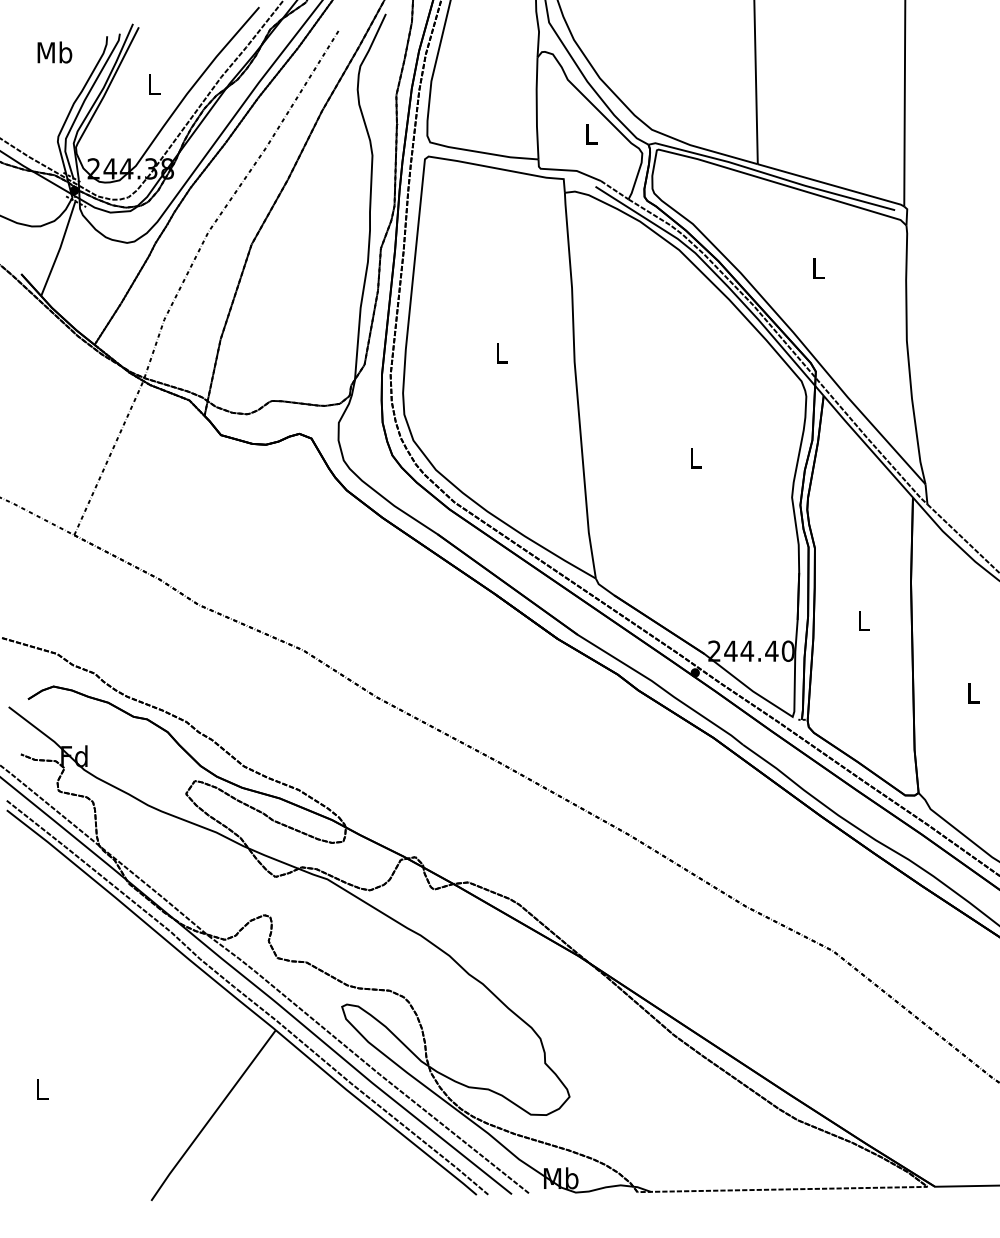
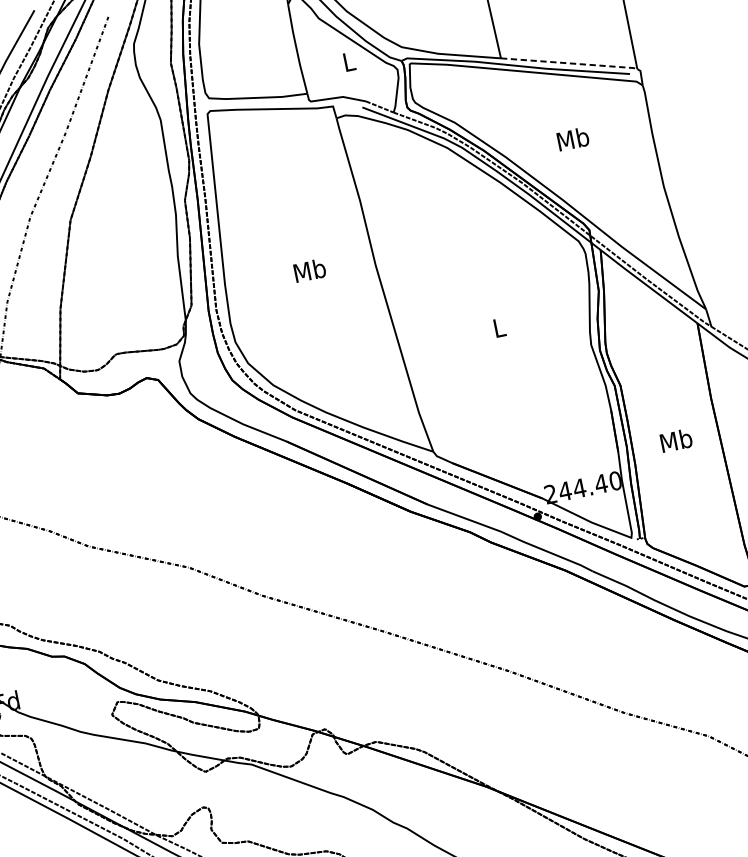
line: (831, 185) -> (569, 63), solid -> dashed
text: (818, 268) -> (573, 139), L -> Mb
text: (501, 353) -> (309, 270), L -> Mb
text: (863, 620) -> (676, 440), L -> Mb

